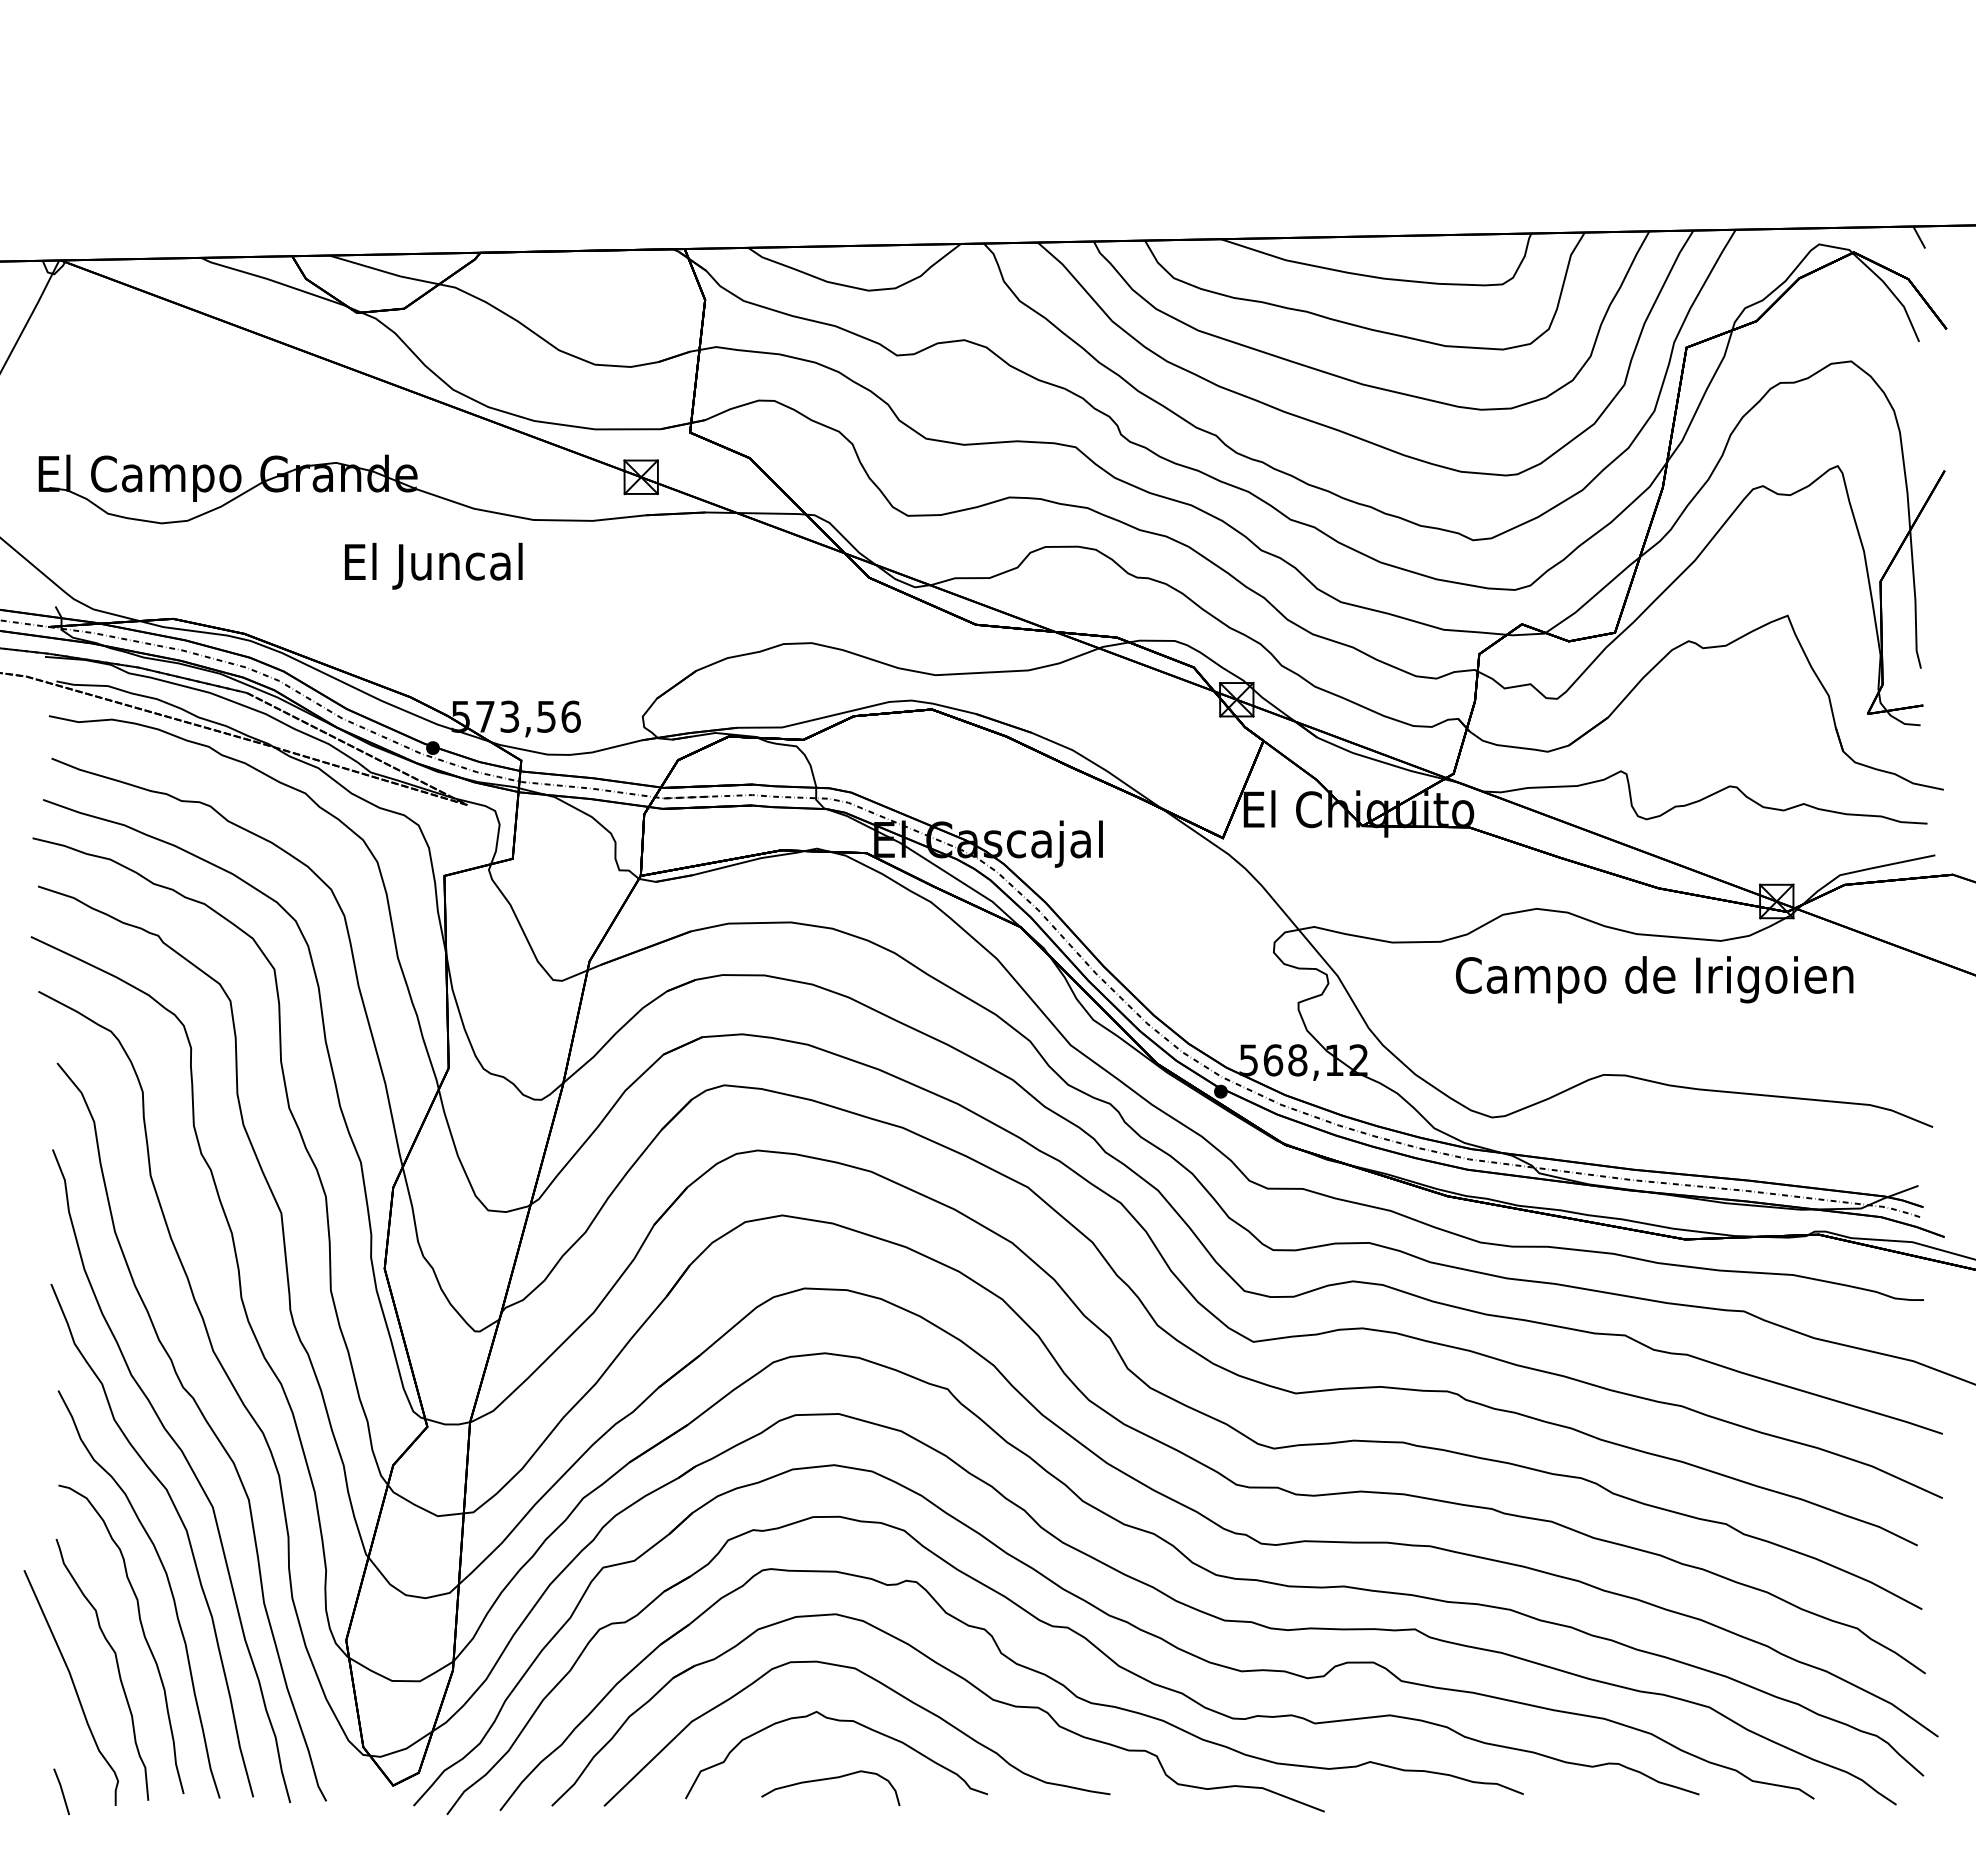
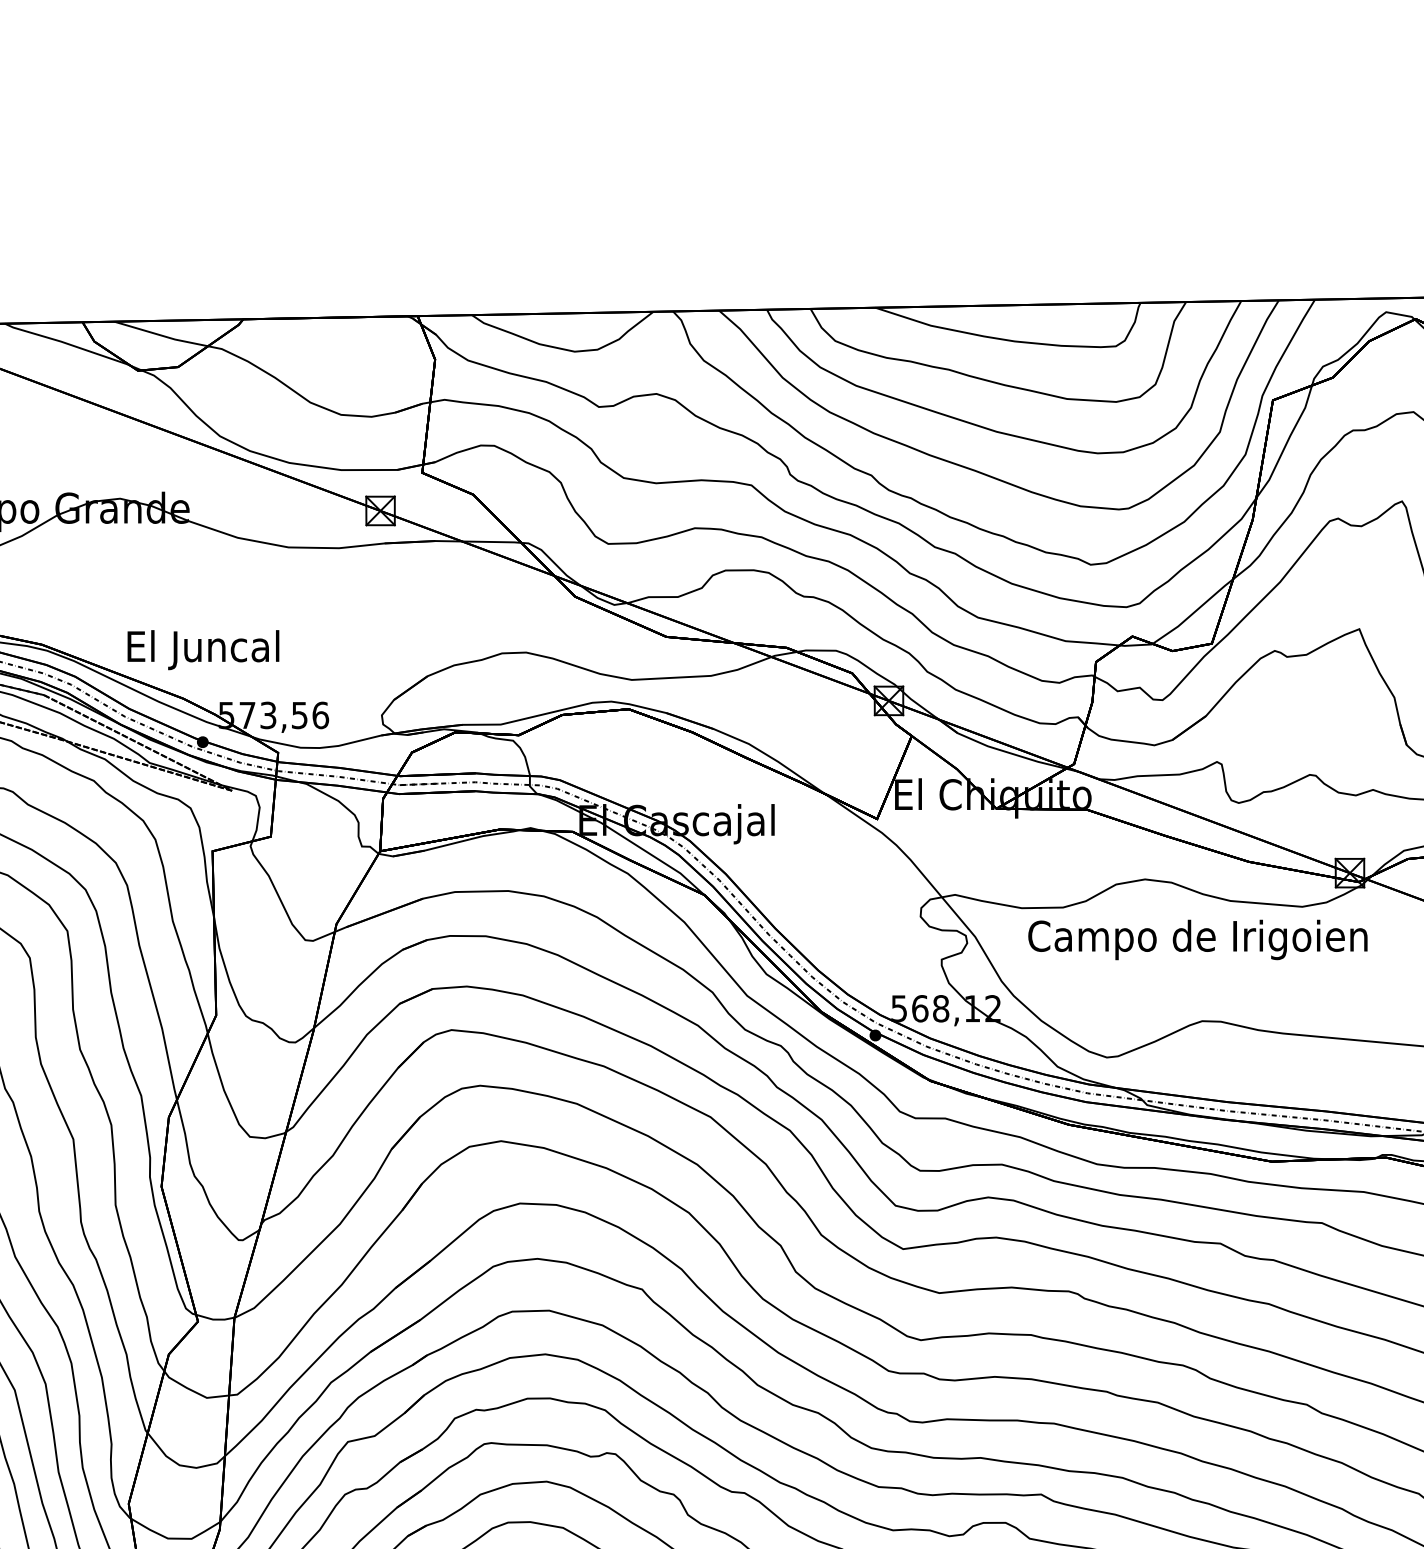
text: (433, 565) -> (203, 649), moved
text: (1654, 979) -> (1197, 939), moved

